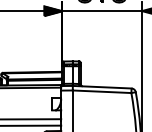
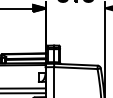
line: (101, 11) -> (75, 8), removed

